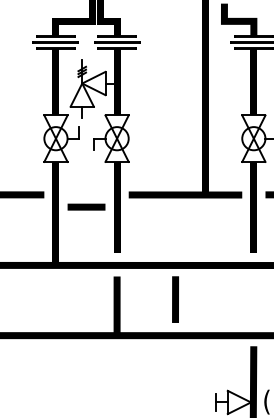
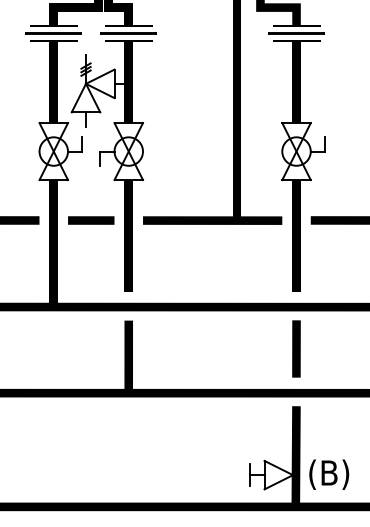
line: (86, 207) -> (91, 220), moved
line: (175, 299) -> (296, 348), moved

